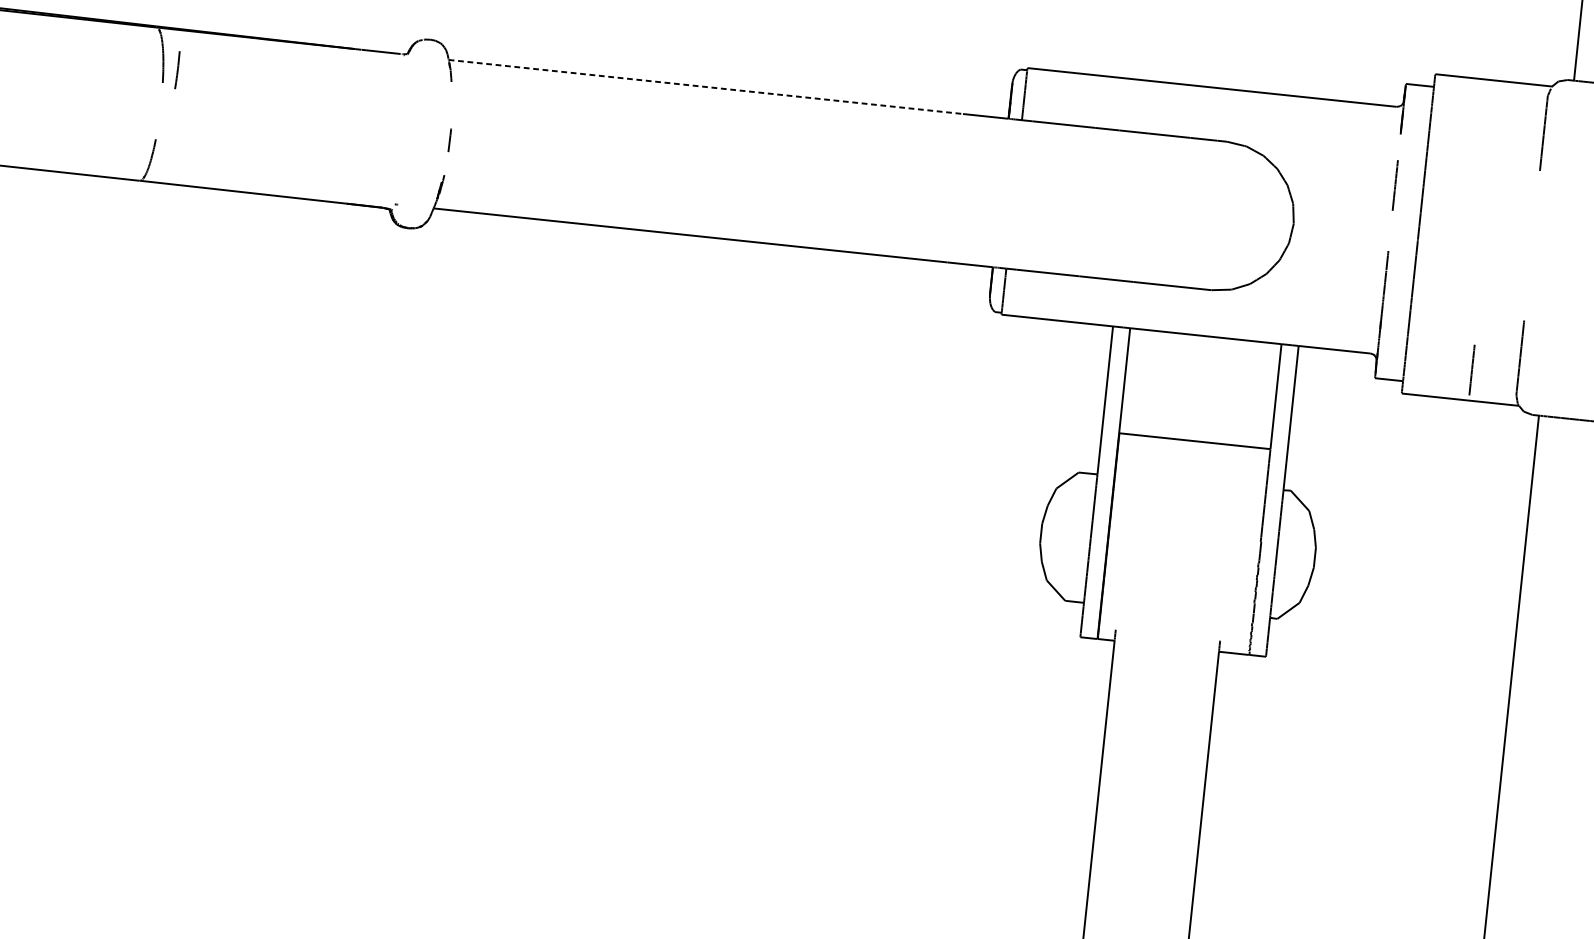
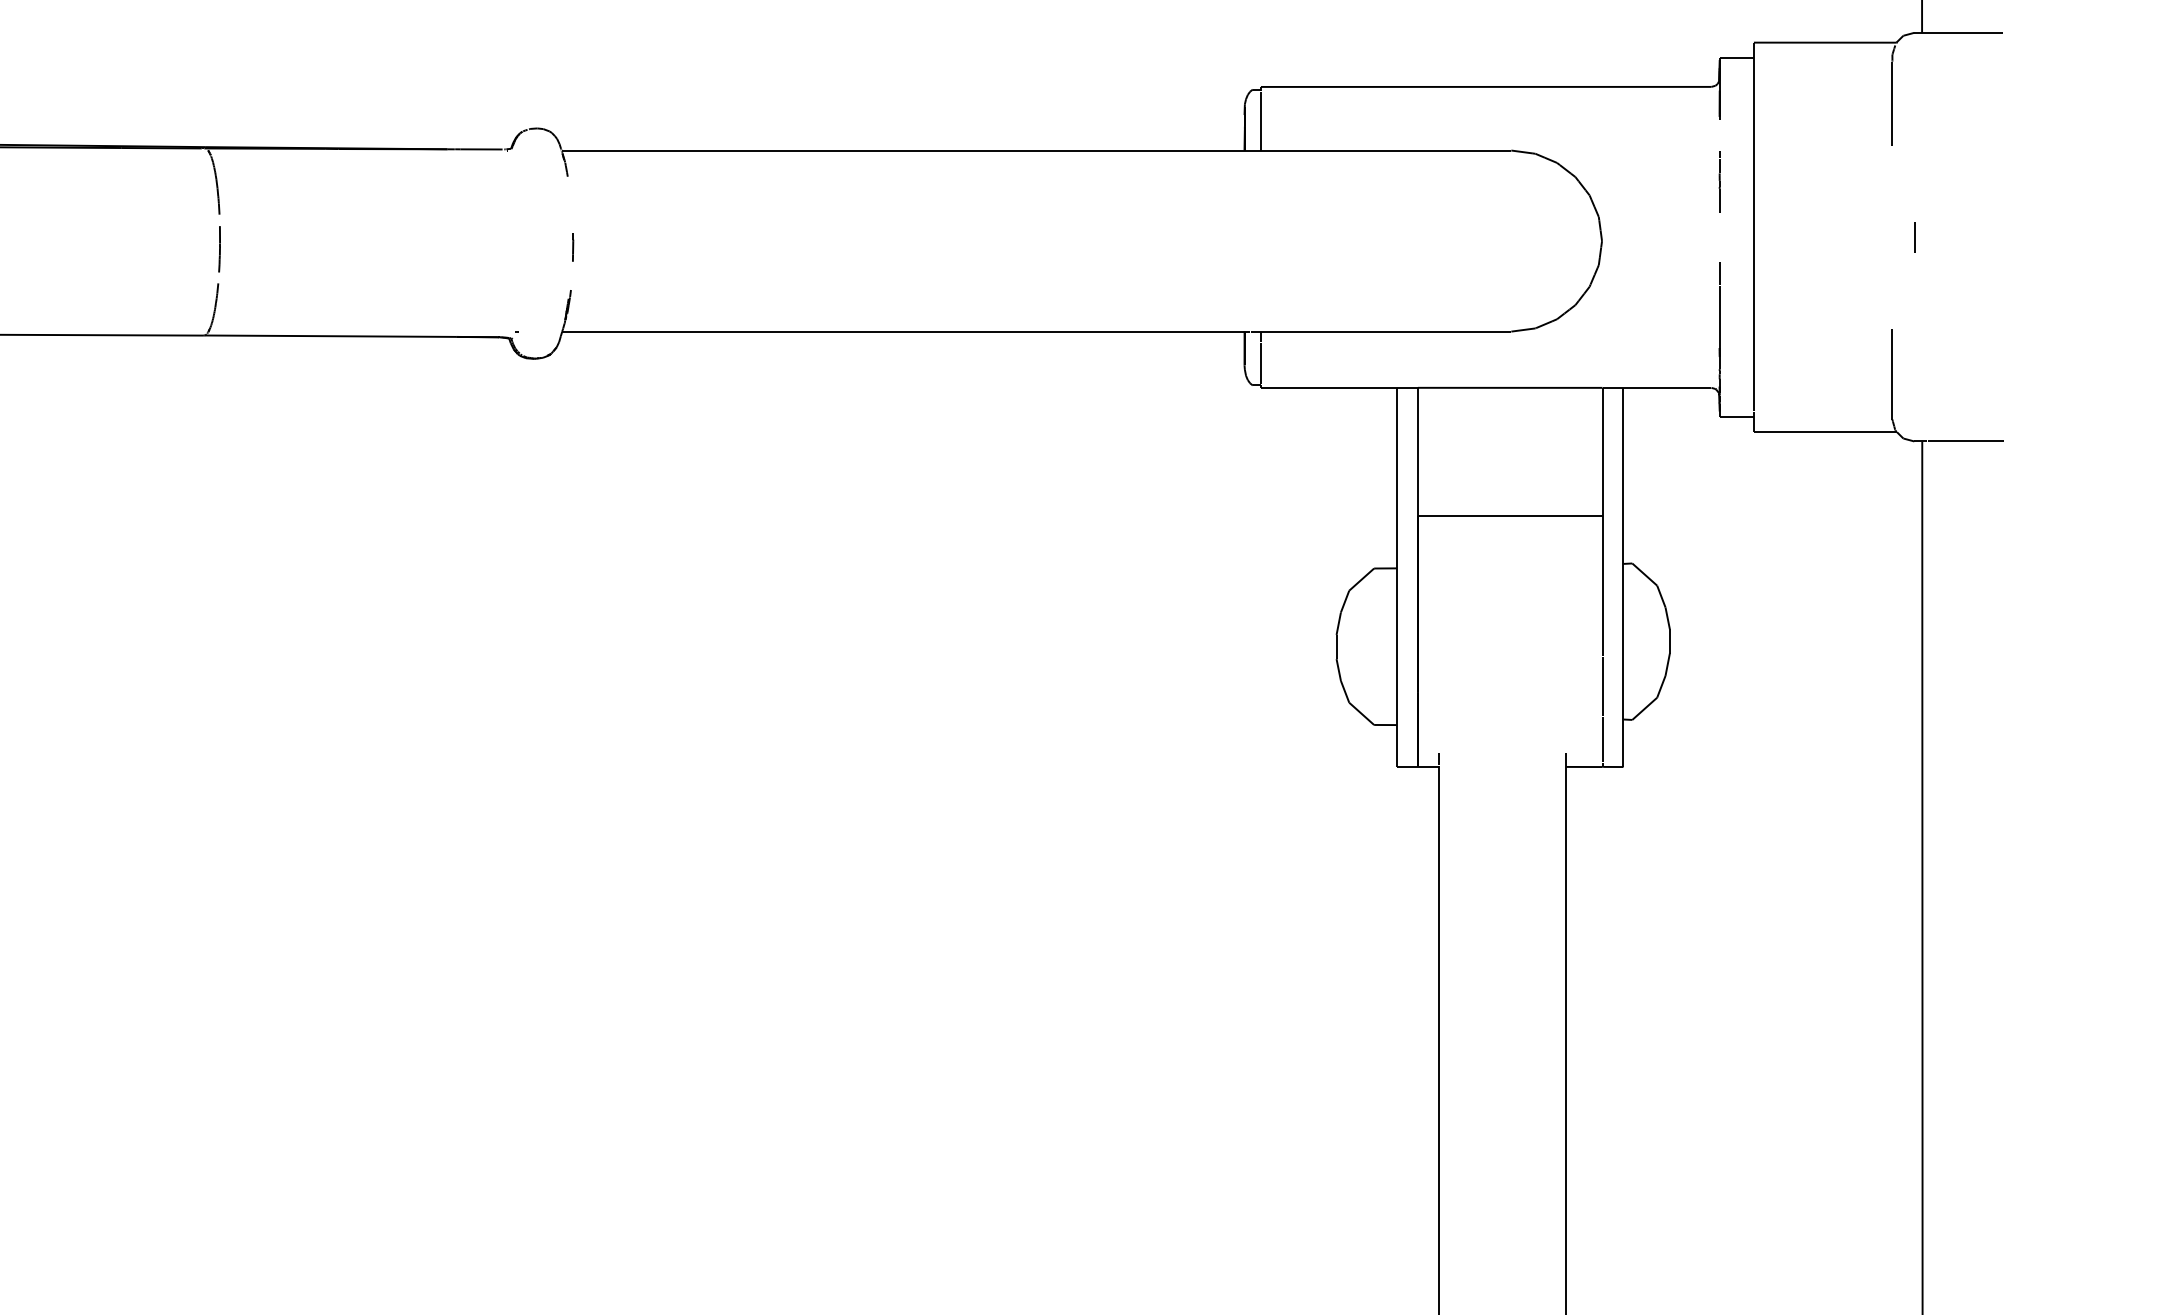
line: (177, 70) -> (219, 249), moved
line: (706, 86) -> (875, 150), dashed -> solid
line: (1550, 247) -> (1914, 237), added
line: (1471, 369) -> (1835, 394), removed

